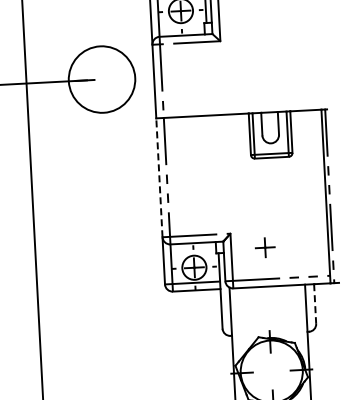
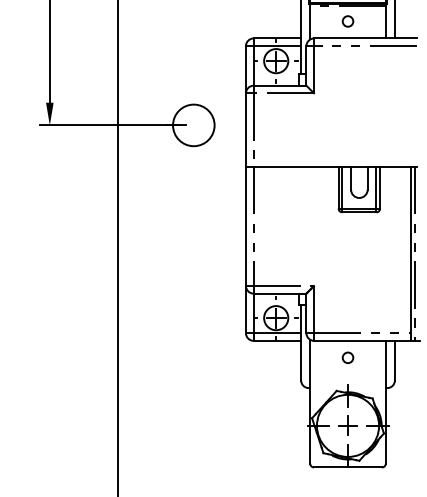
circle: (101, 79) -> (193, 125), size x0.62
line: (158, 177) -> (245, 226), dashed -> solid
part: (264, 247) -> (347, 425), moved
circle: (267, 303) -> (347, 357), added
line: (314, 303) -> (394, 360), dashed -> solid

